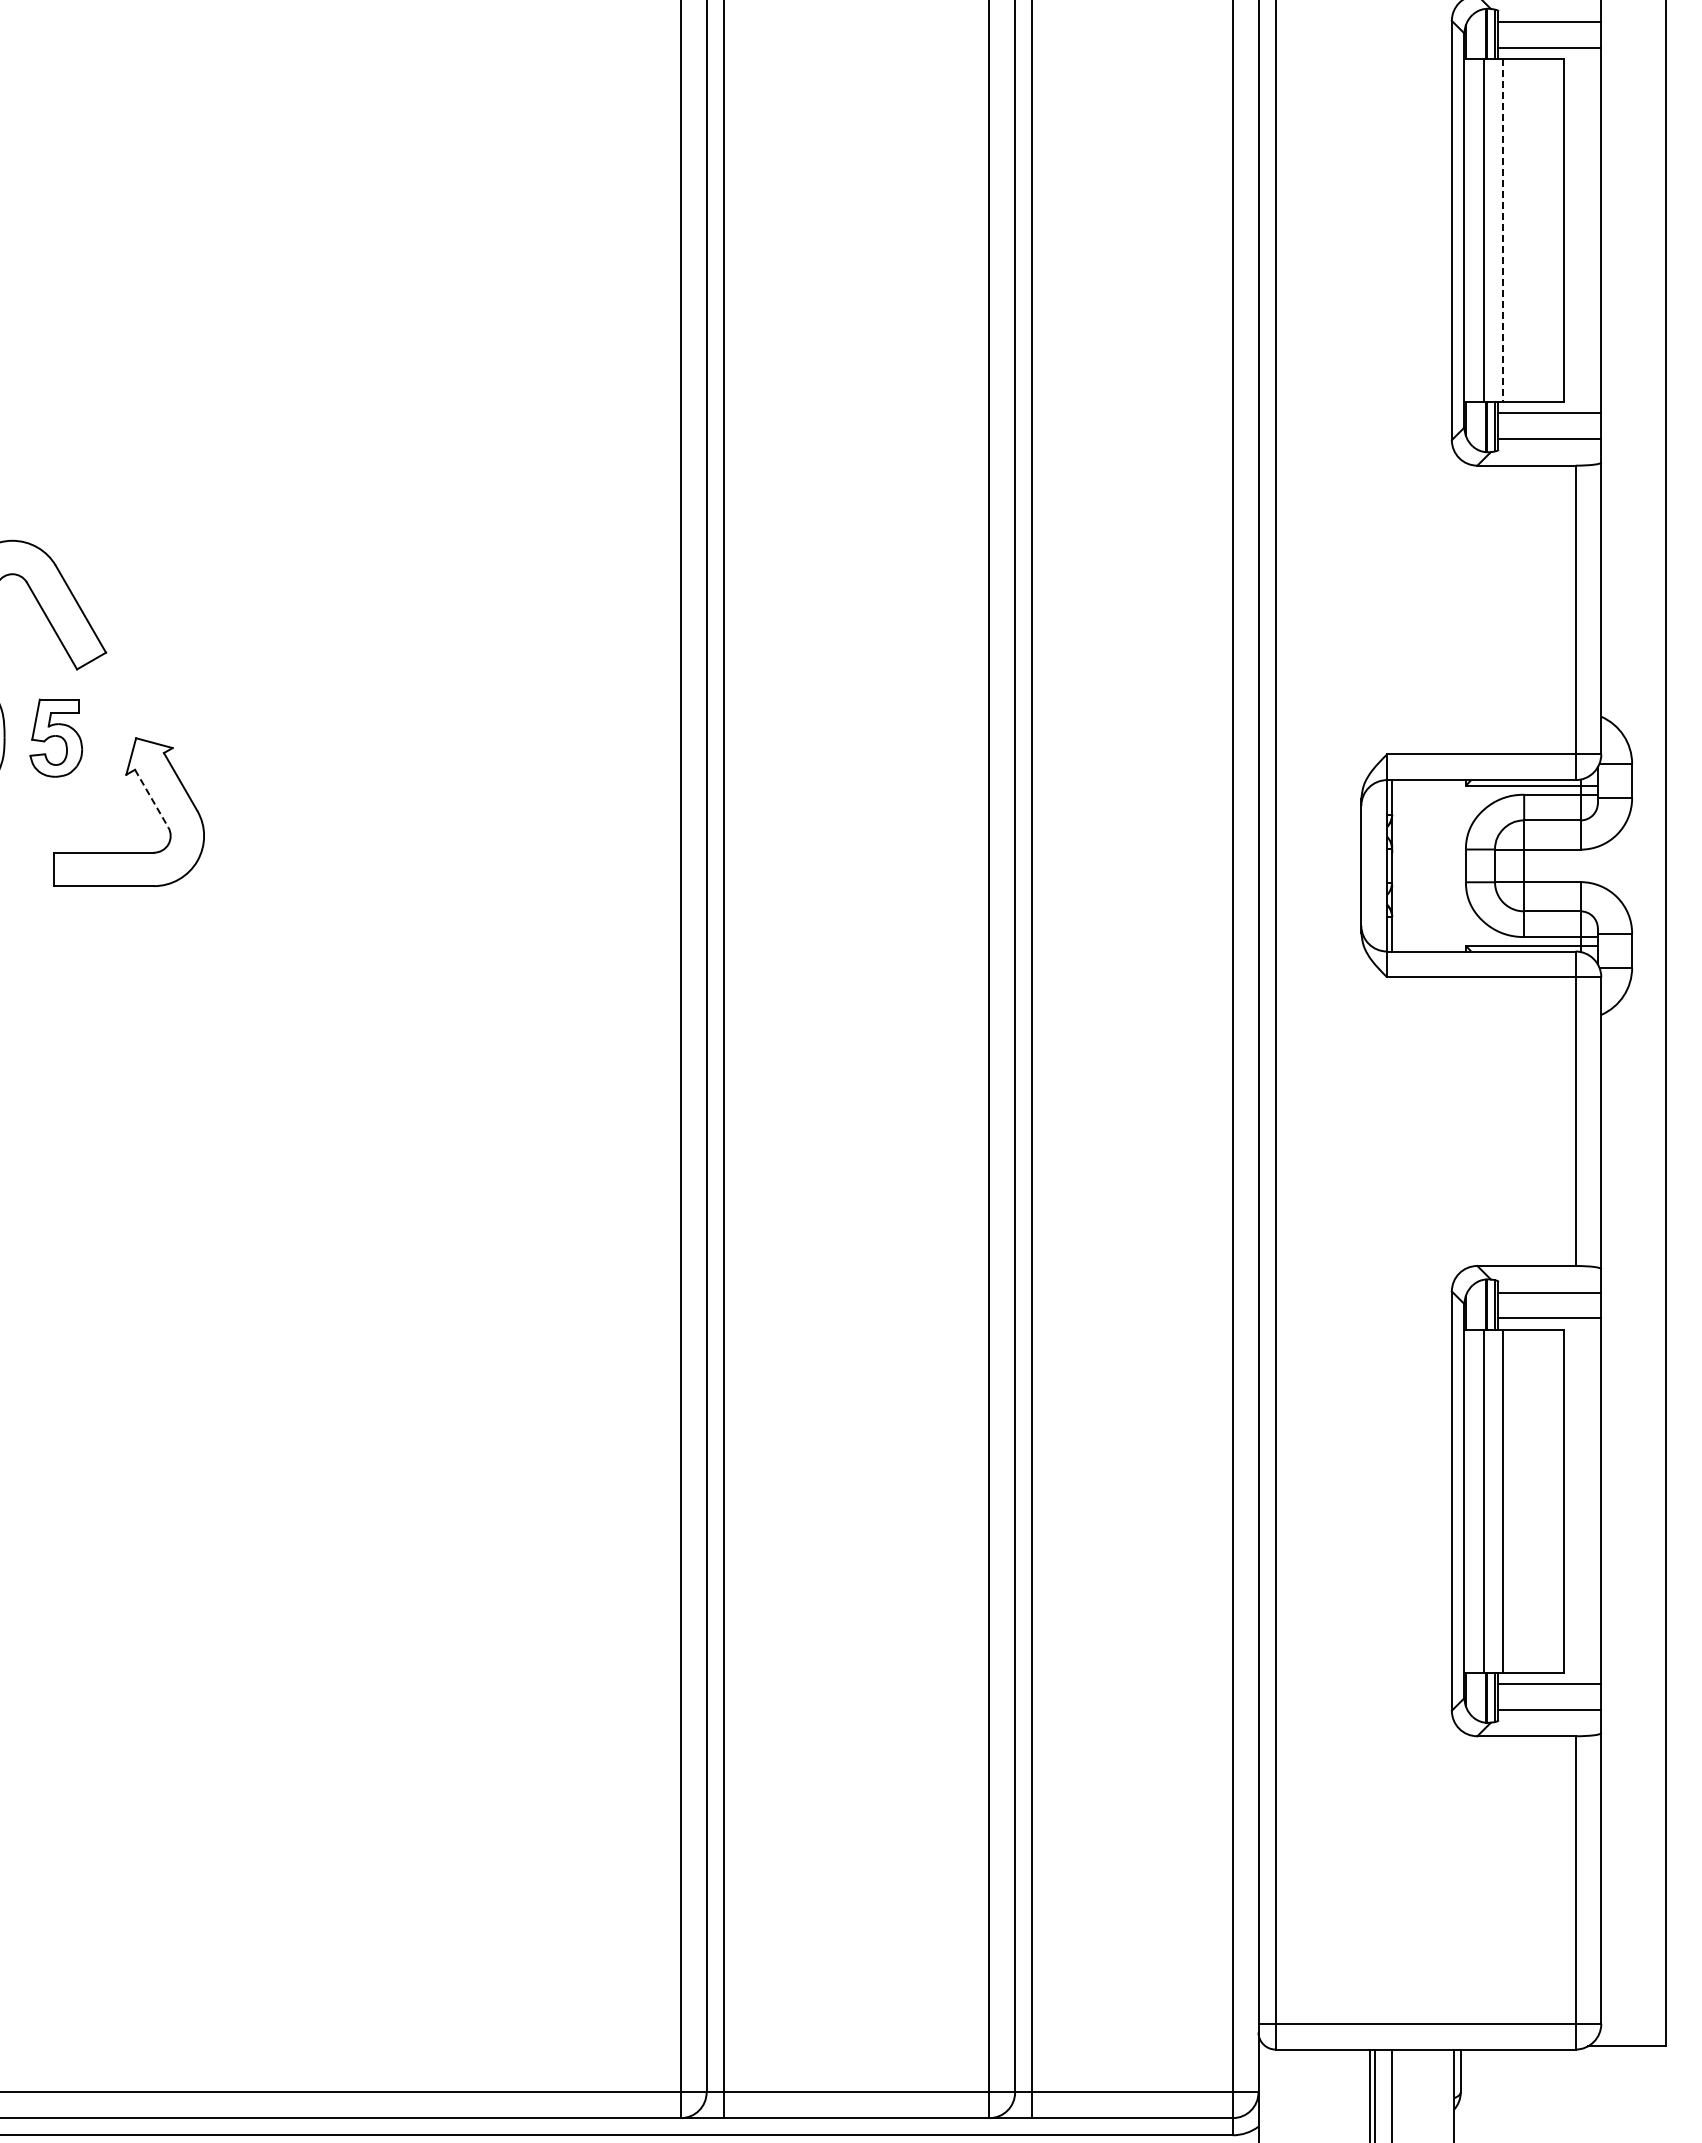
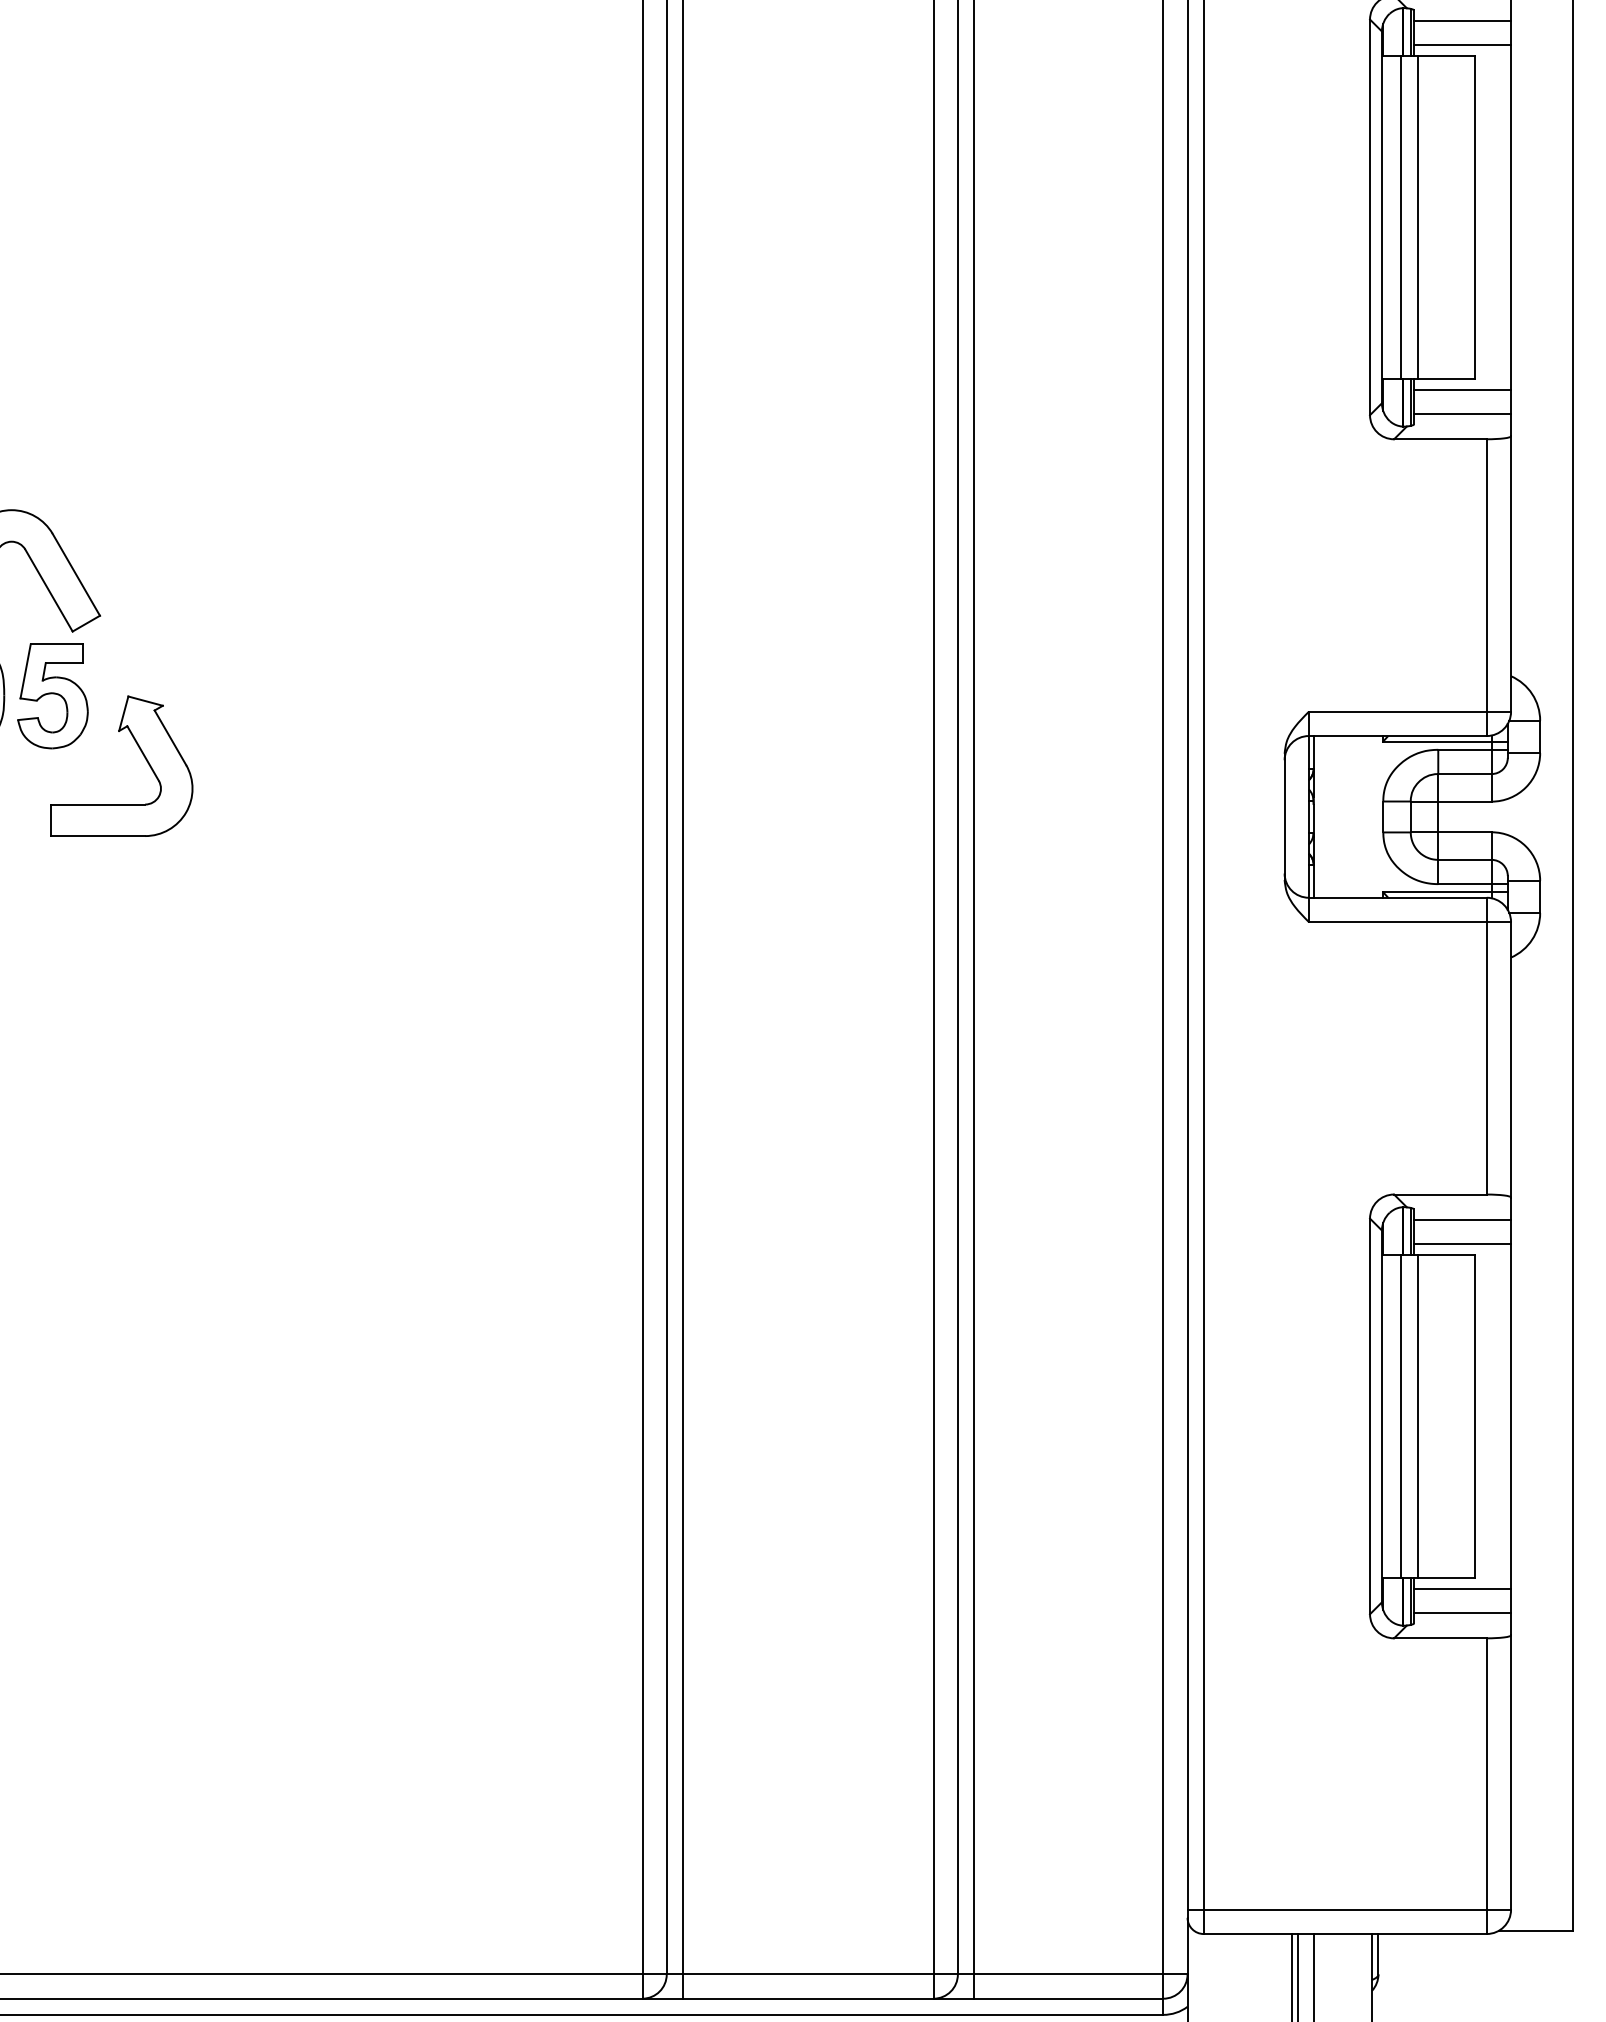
line: (1502, 231) -> (1417, 218), dashed -> solid
part: (56, 738) -> (53, 696), size x1.43
line: (152, 799) -> (143, 754), dashed -> solid

